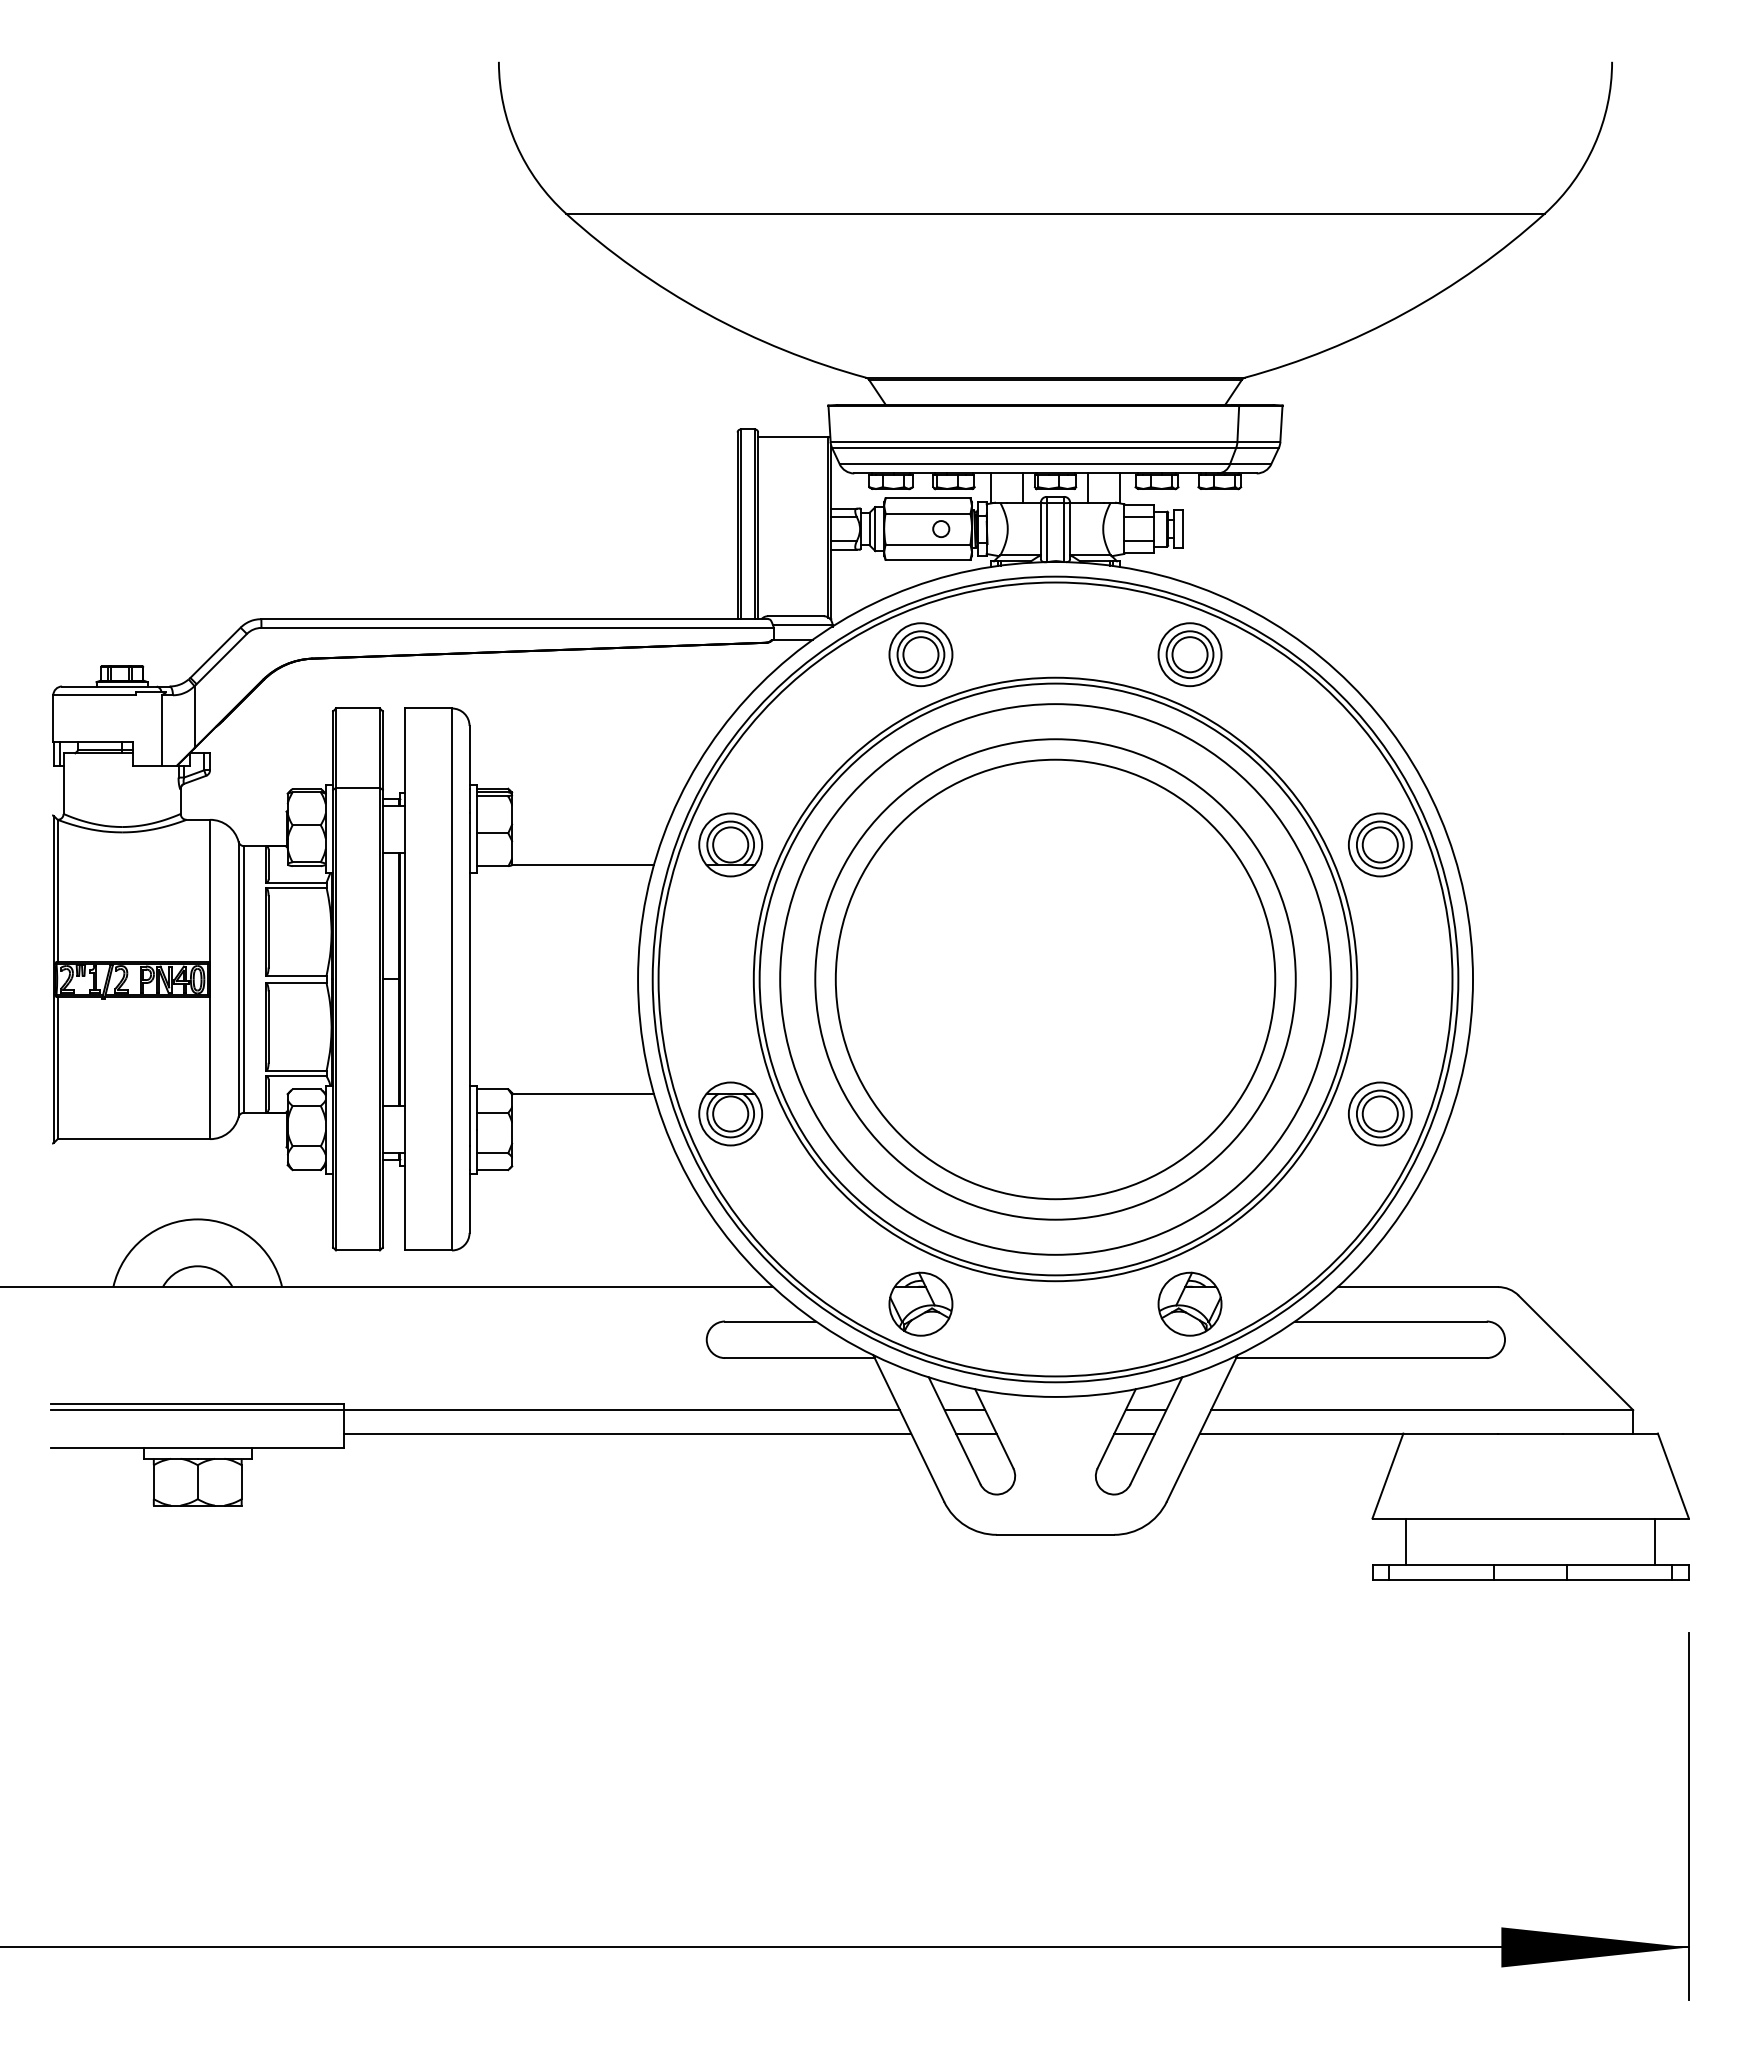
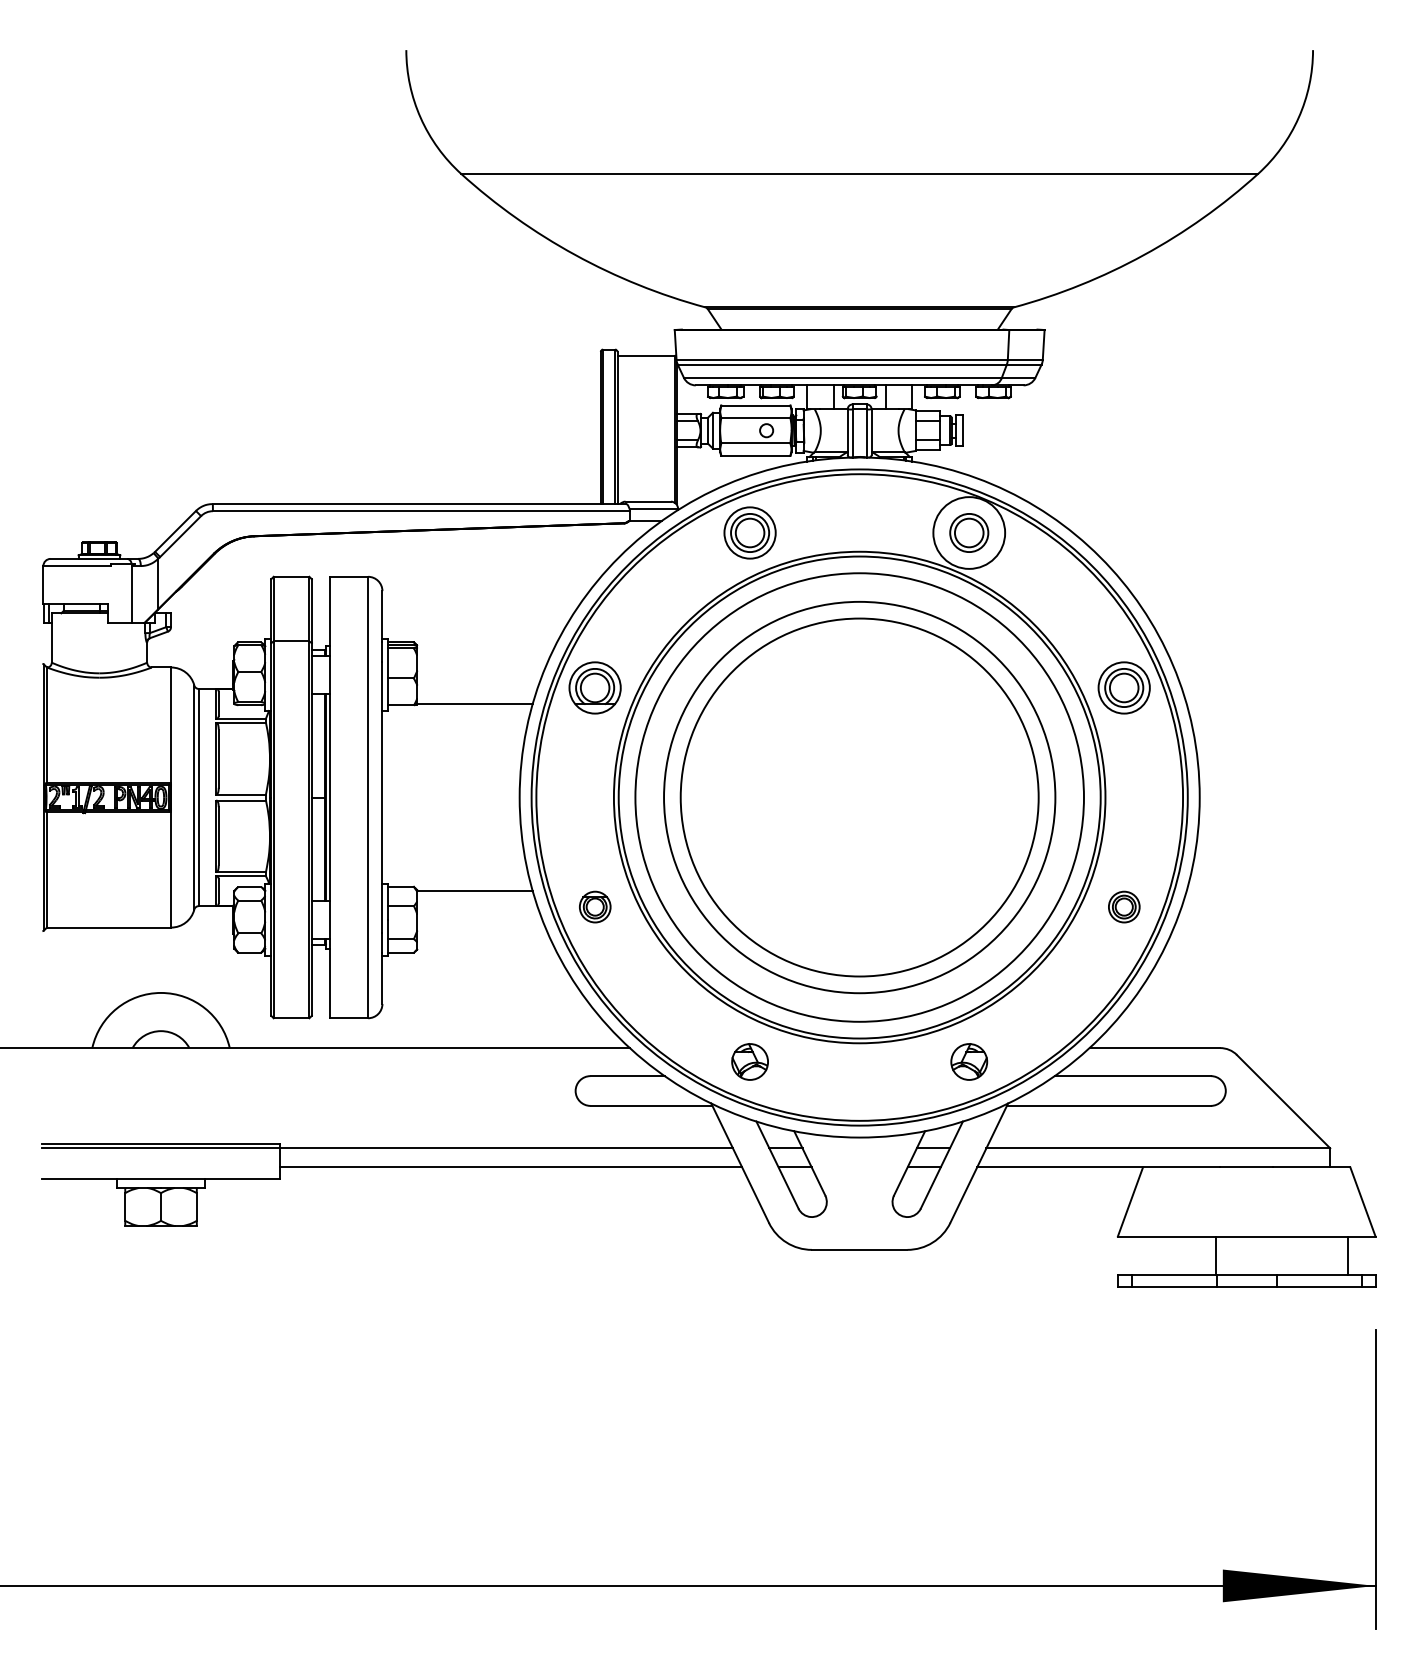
circle: (1189, 654) -> (968, 532), size x1.4
part: (730, 1113) -> (594, 906), size x0.6
part: (1380, 1113) -> (1124, 906), size x0.6
part: (920, 1303) -> (749, 1061), size x0.7
part: (1189, 1303) -> (968, 1061), size x0.7
line: (1406, 1541) -> (1216, 1255), moved

